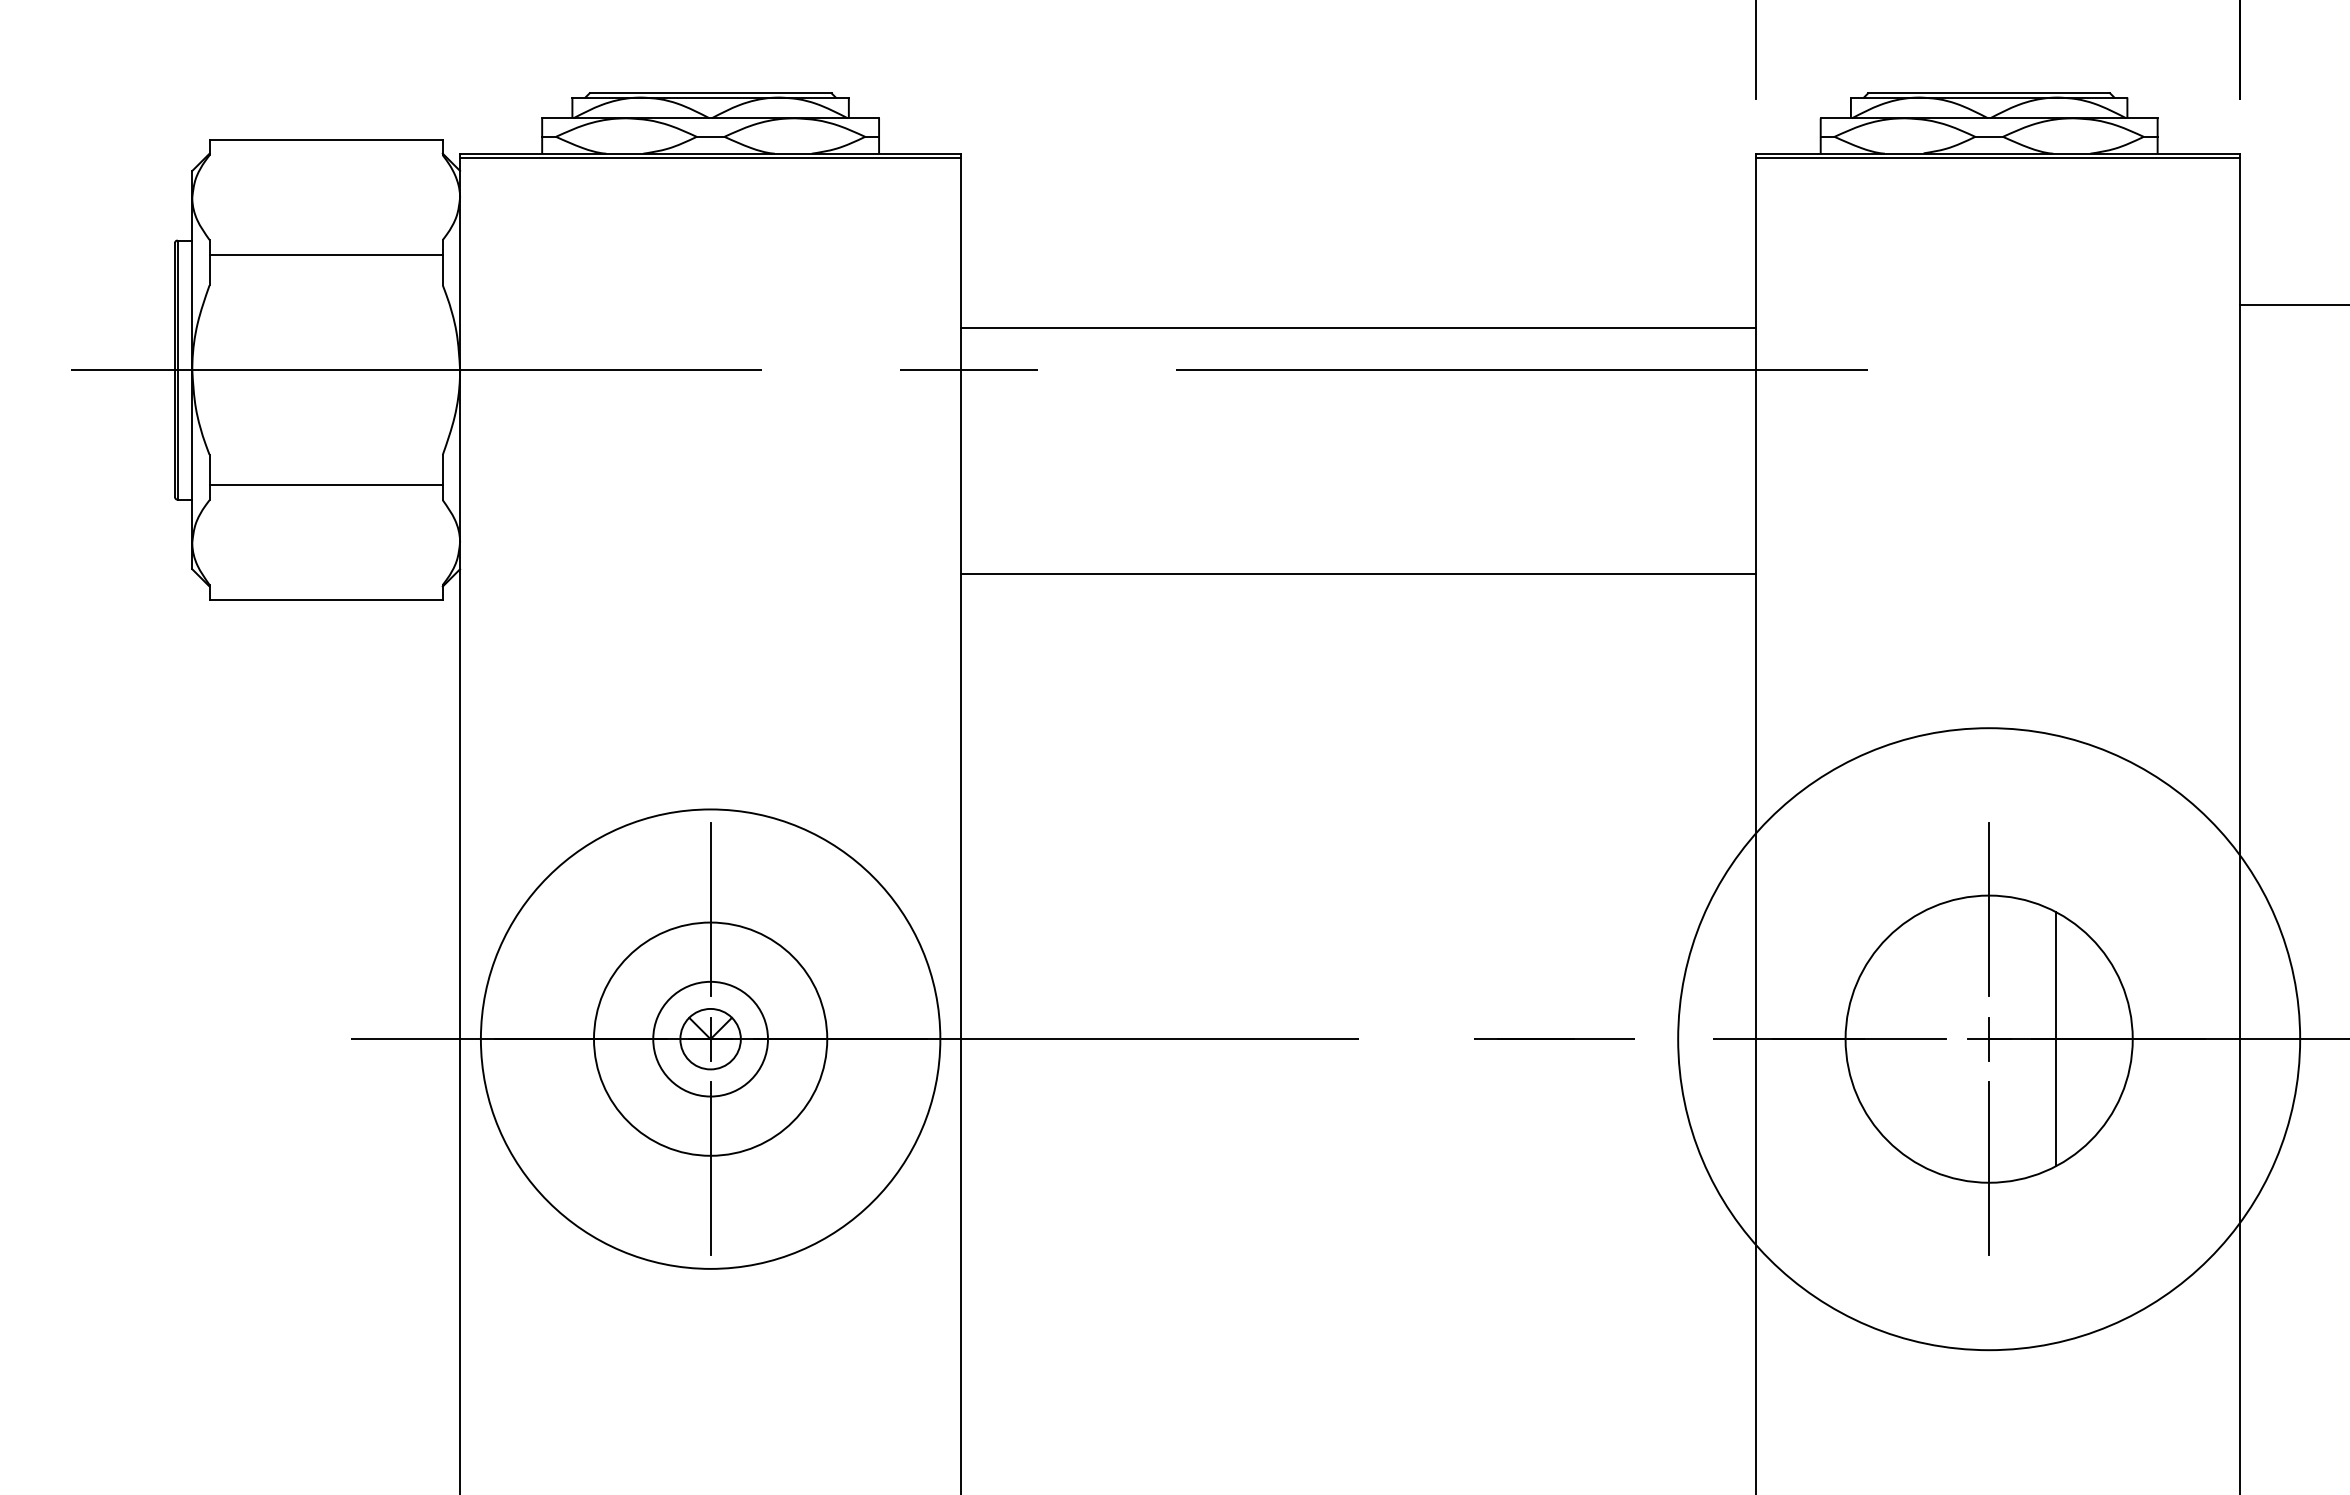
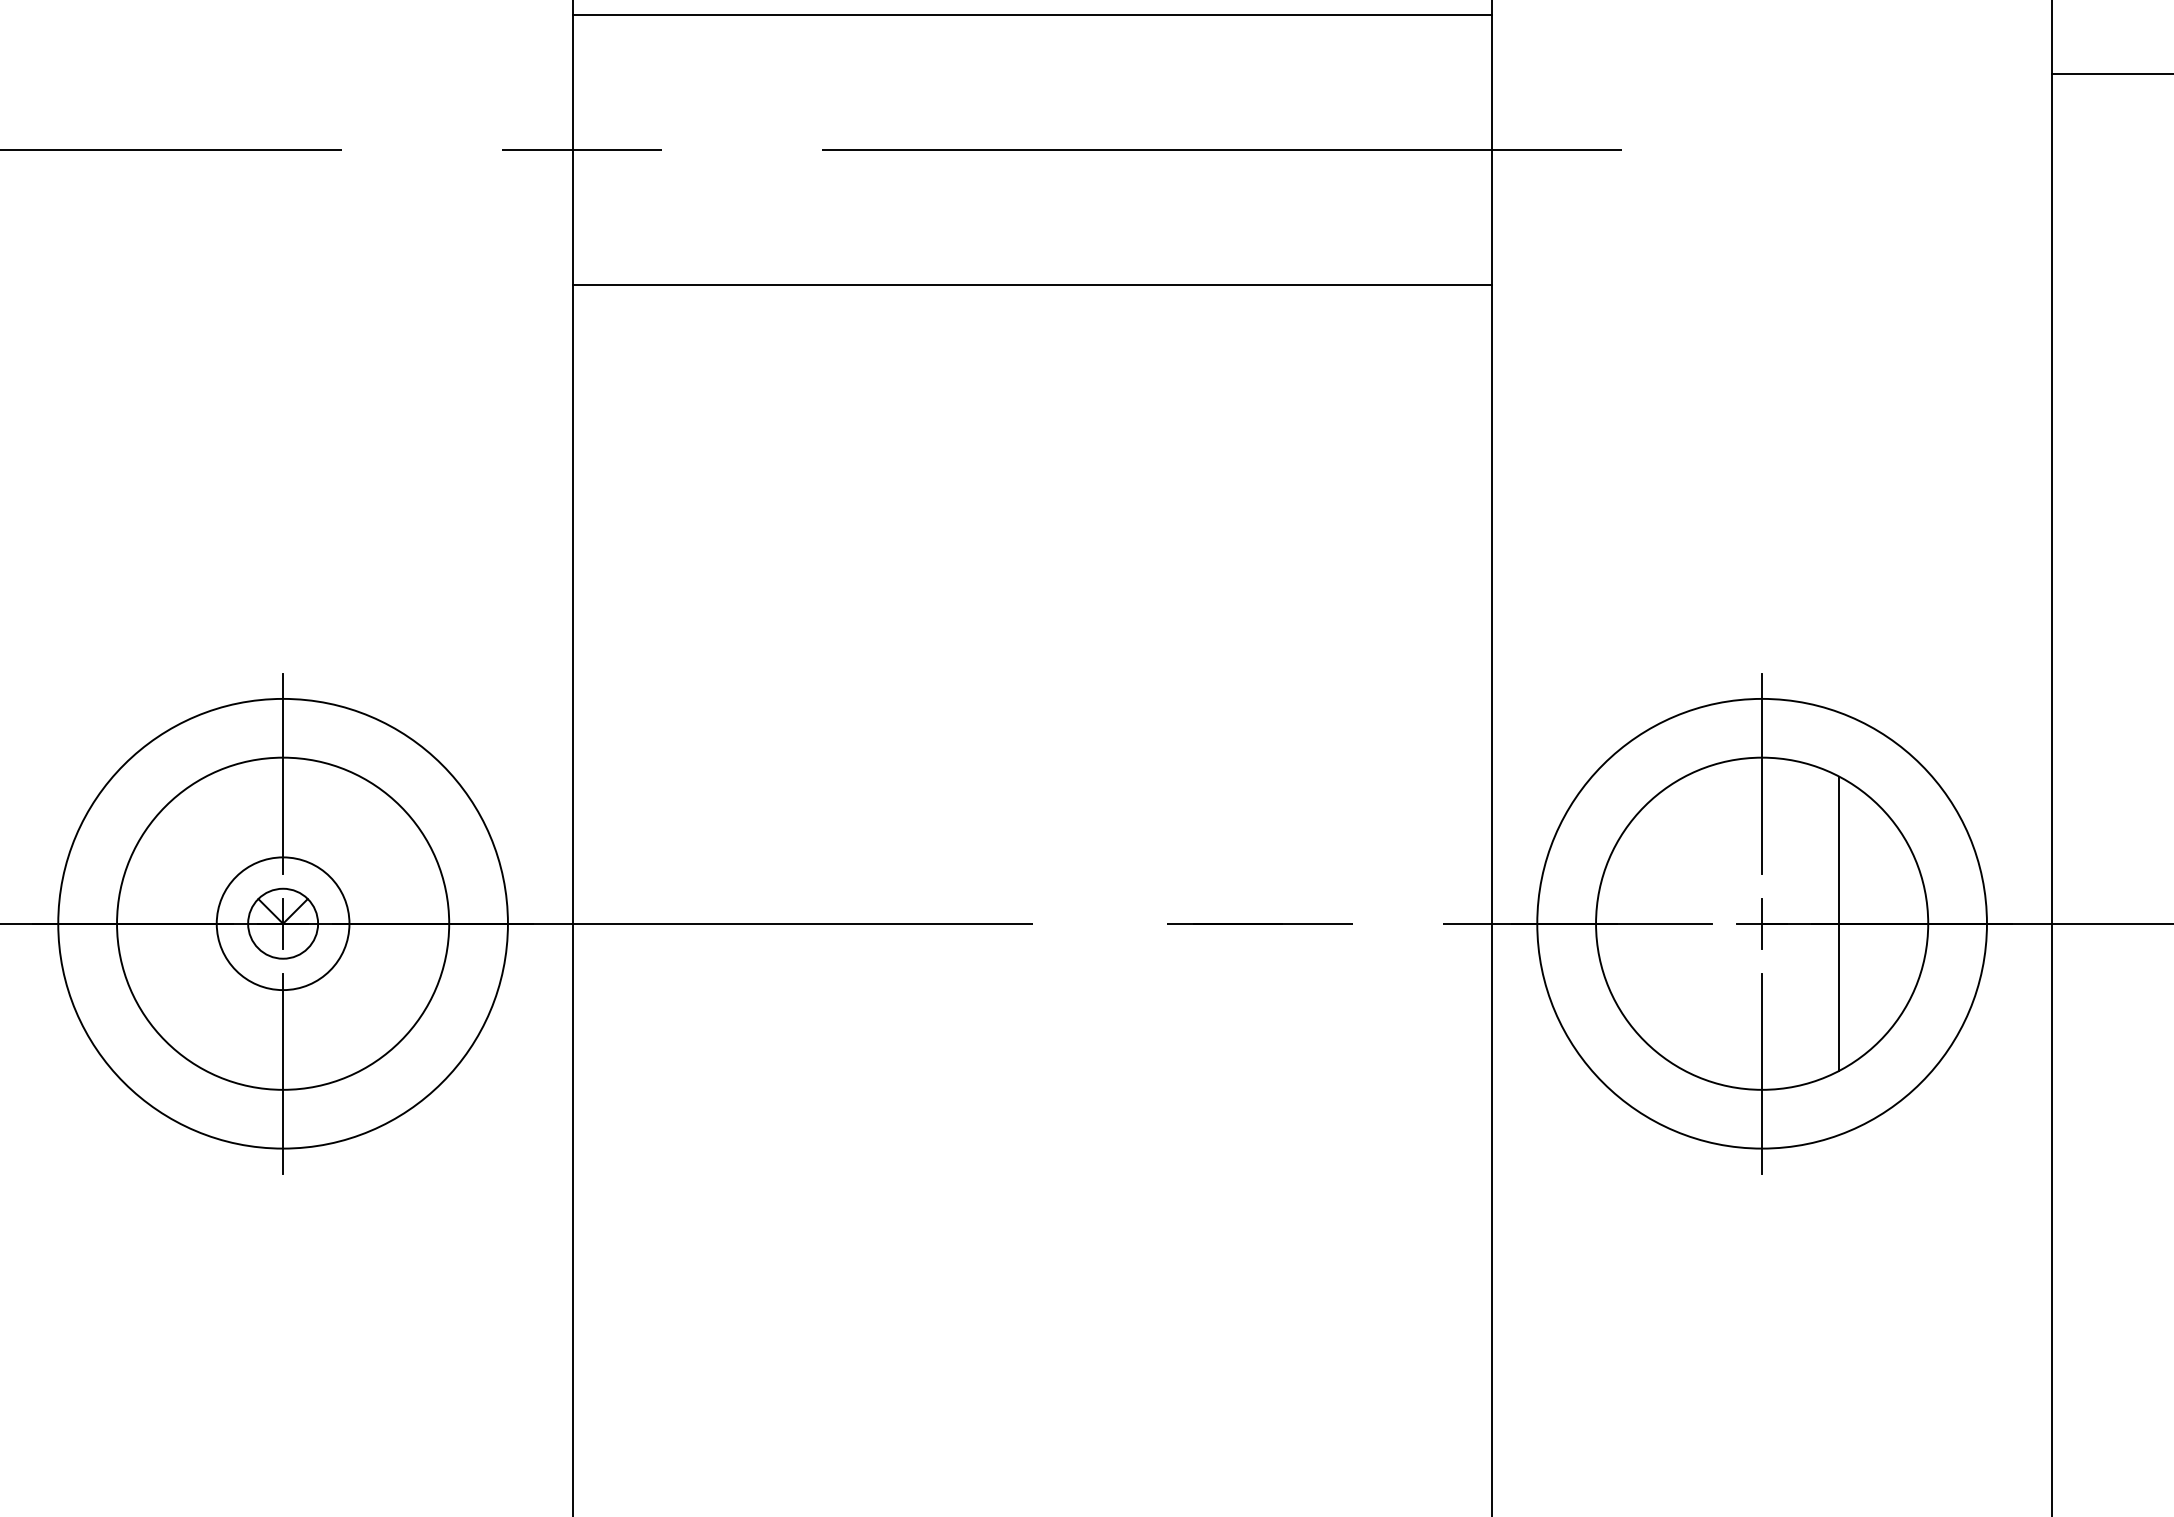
line: (1358, 328) -> (1032, 14), moved
line: (1358, 573) -> (1032, 284), moved
circle: (710, 1038) -> (282, 922), size x0.62
circle: (710, 1038) -> (282, 922), size x1.67
circle: (1988, 1038) -> (1761, 922), size x0.62

